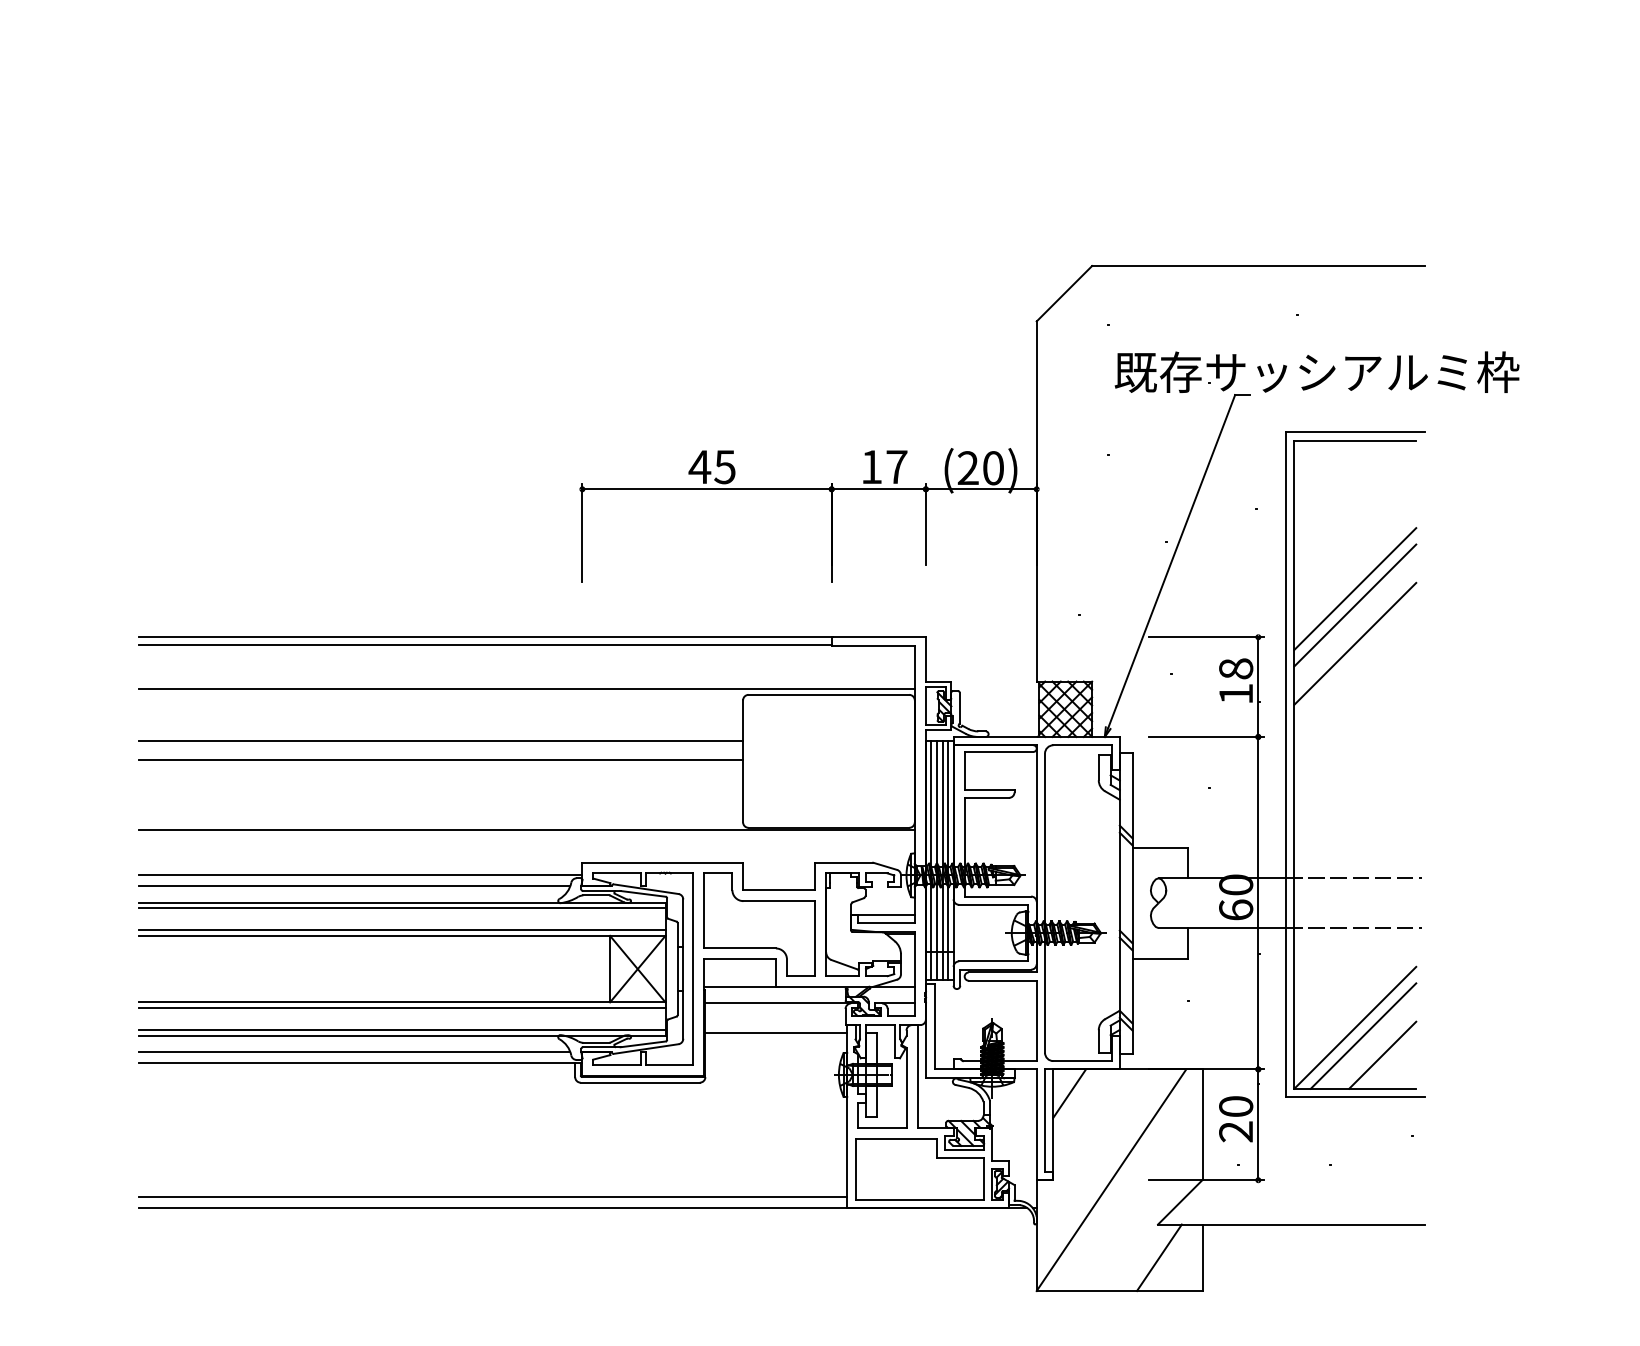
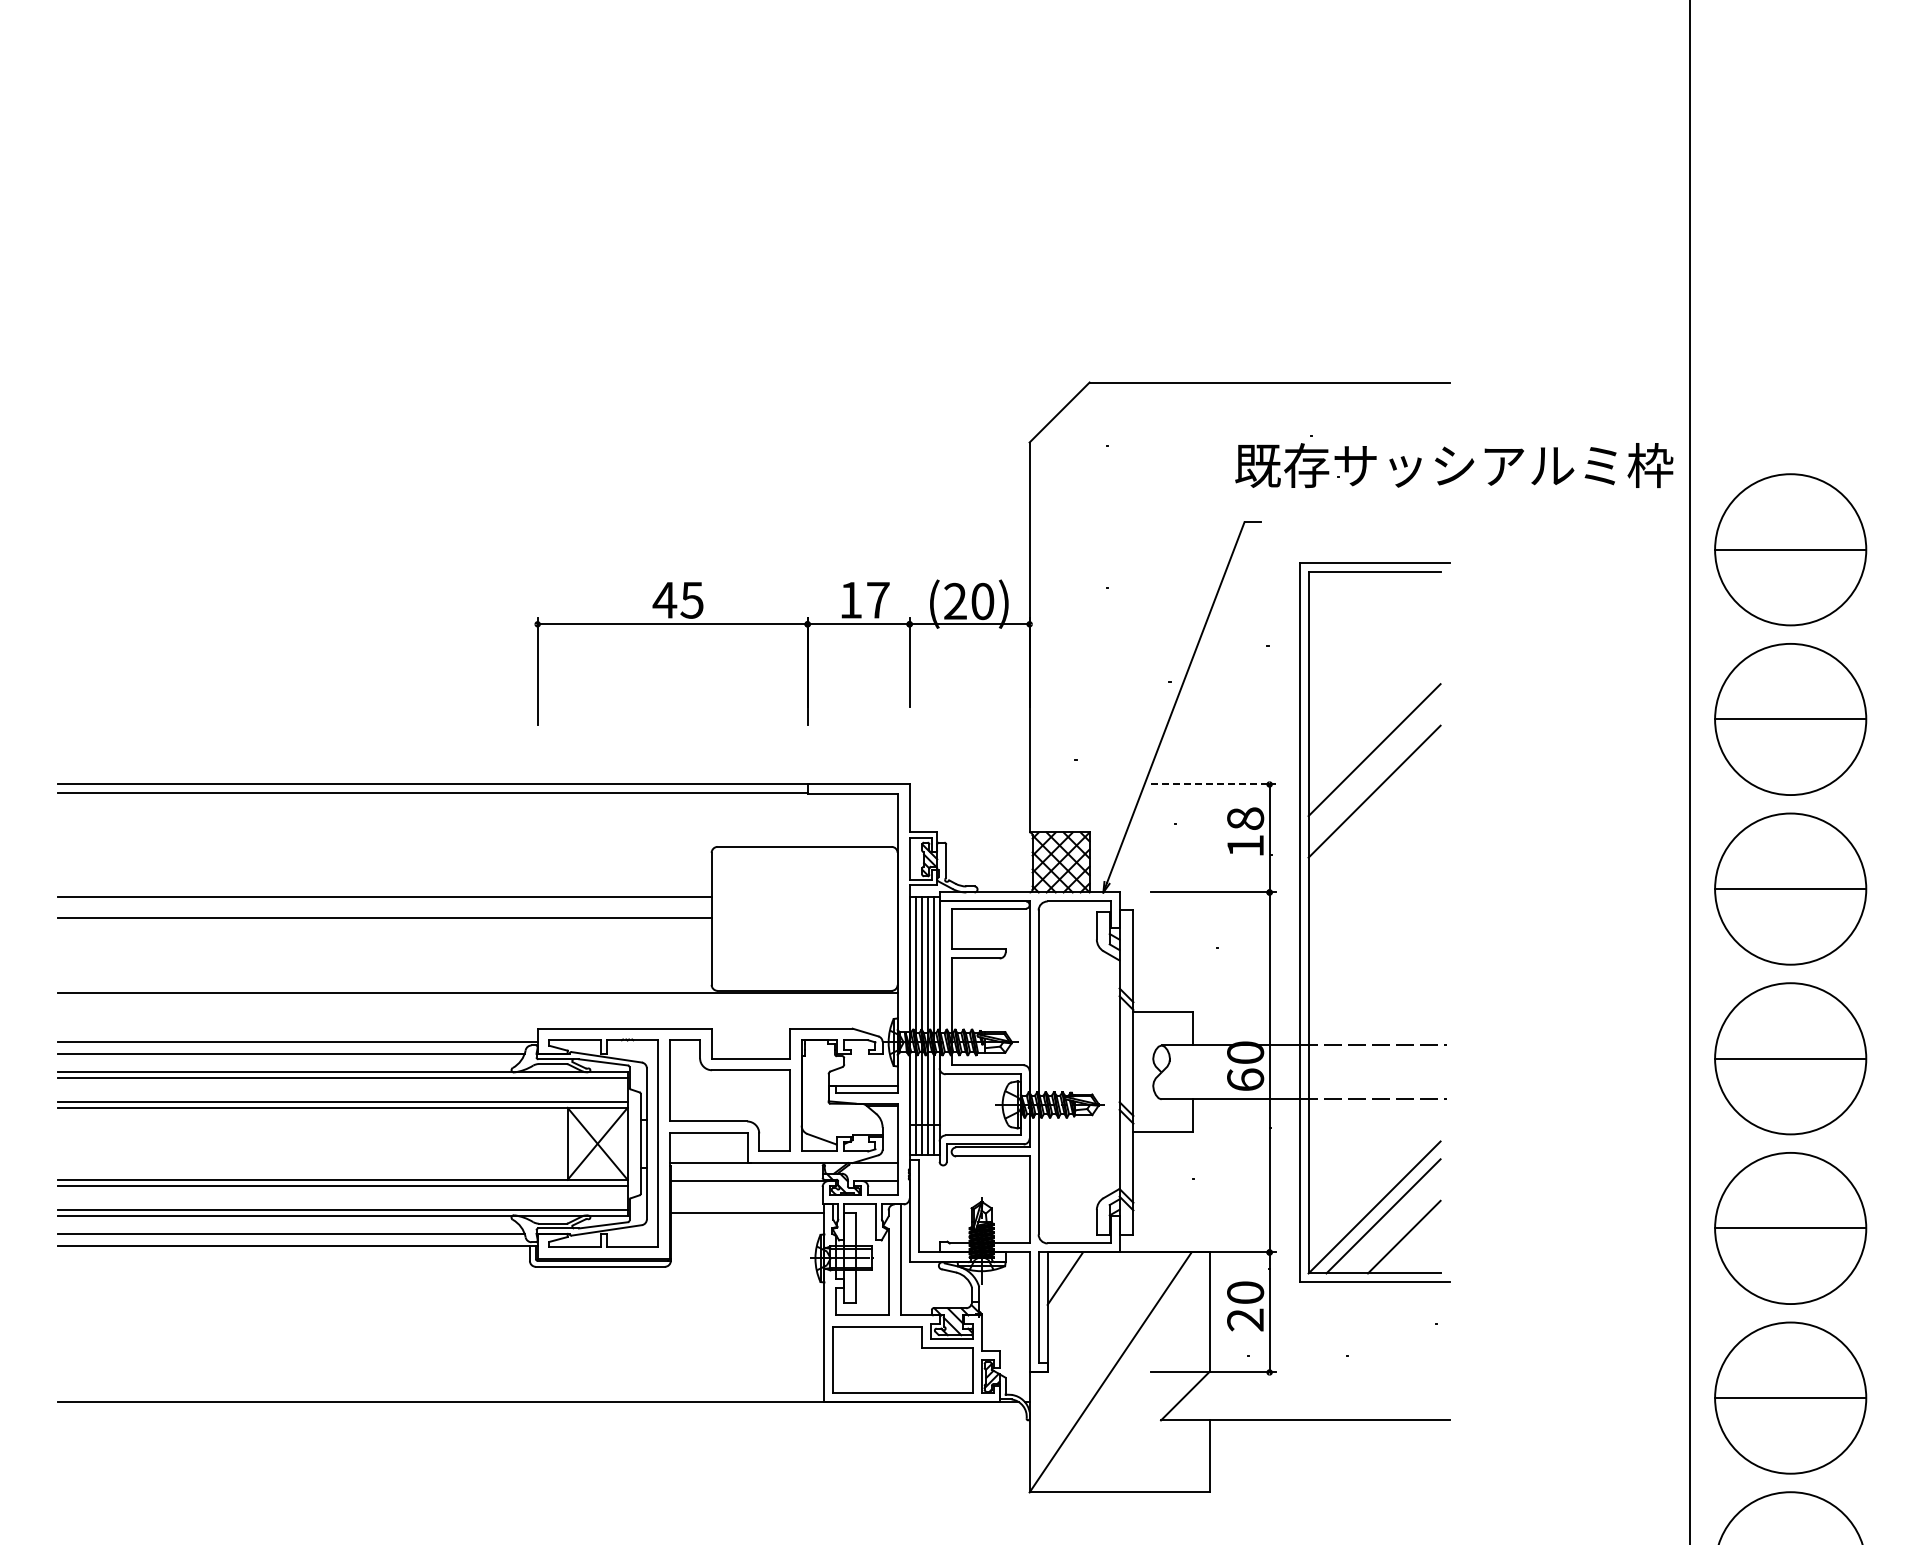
part: (1310, 371) -> (1447, 464), moved
line: (1355, 589) -> (1374, 732), removed
line: (1207, 637) -> (1214, 784), solid -> dashed
line: (526, 688) -> (477, 840), removed
line: (492, 1196) -> (440, 1390), removed
line: (1159, 1257) -> (1162, 1456), removed

